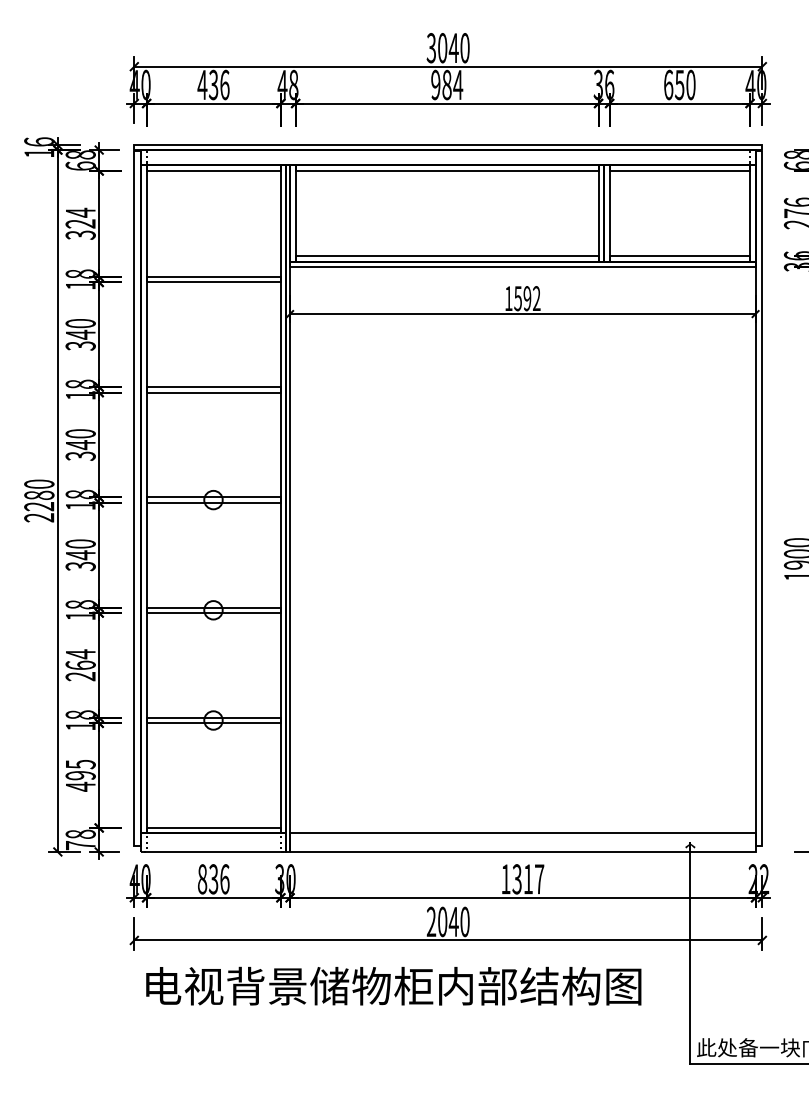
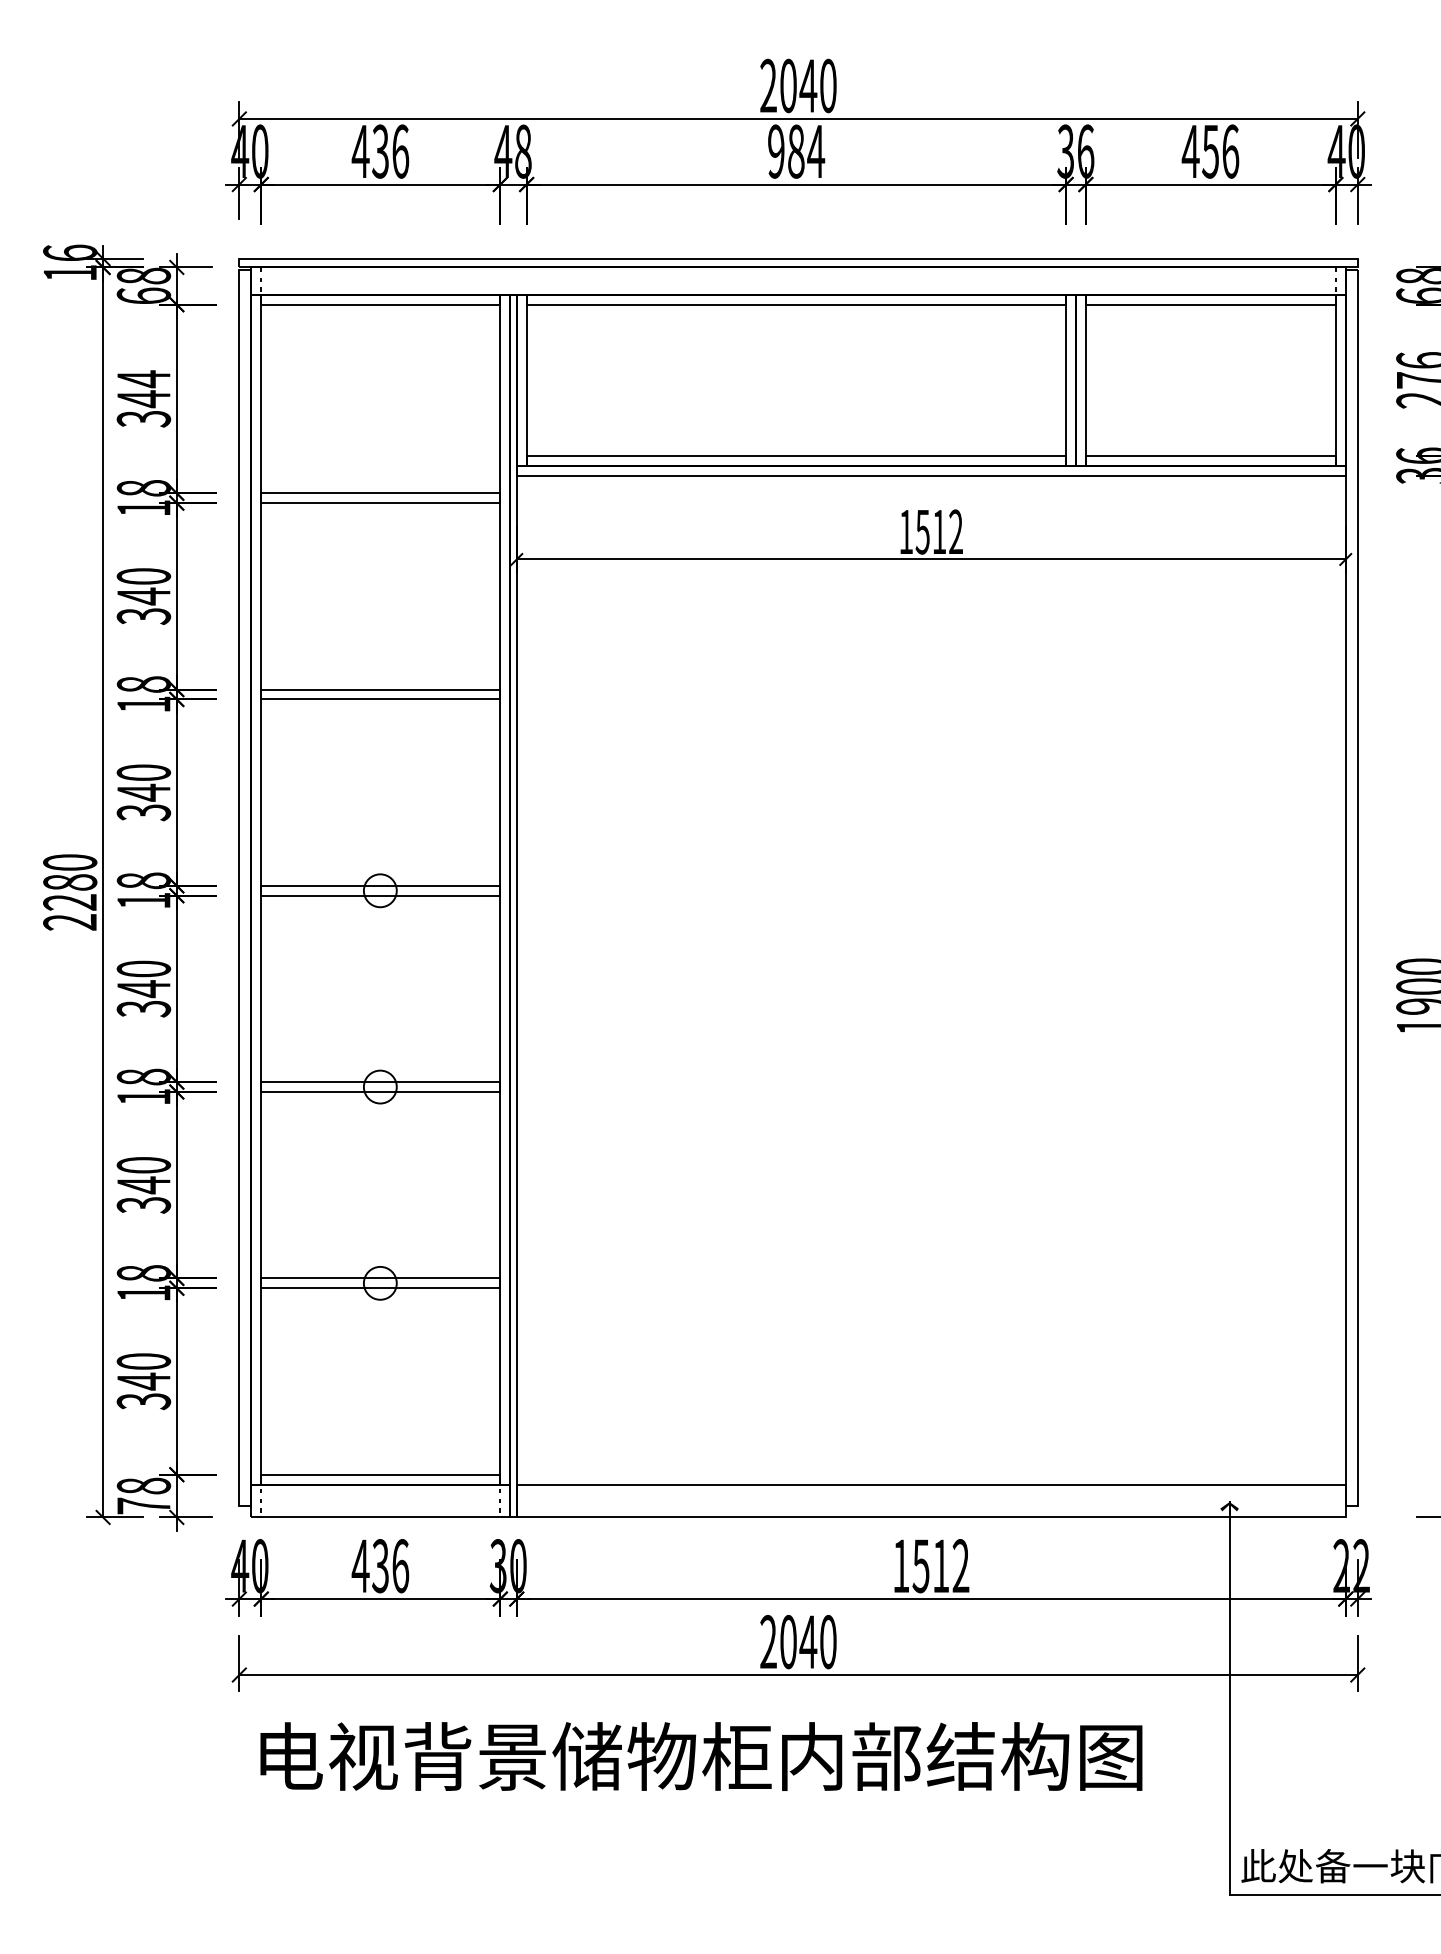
text: (431, 48) -> (768, 86), 3040 -> 2040
text: (679, 84) -> (1210, 150), 650 -> 456
text: (80, 224) -> (143, 399), 324 -> 344
text: (527, 298) -> (939, 531), 1592 -> 1512
text: (80, 665) -> (143, 1185), 264 -> 340
text: (80, 775) -> (143, 1381), 495 -> 340
text: (202, 879) -> (360, 1566), 836 -> 436
text: (528, 879) -> (941, 1566), 1317 -> 1512

